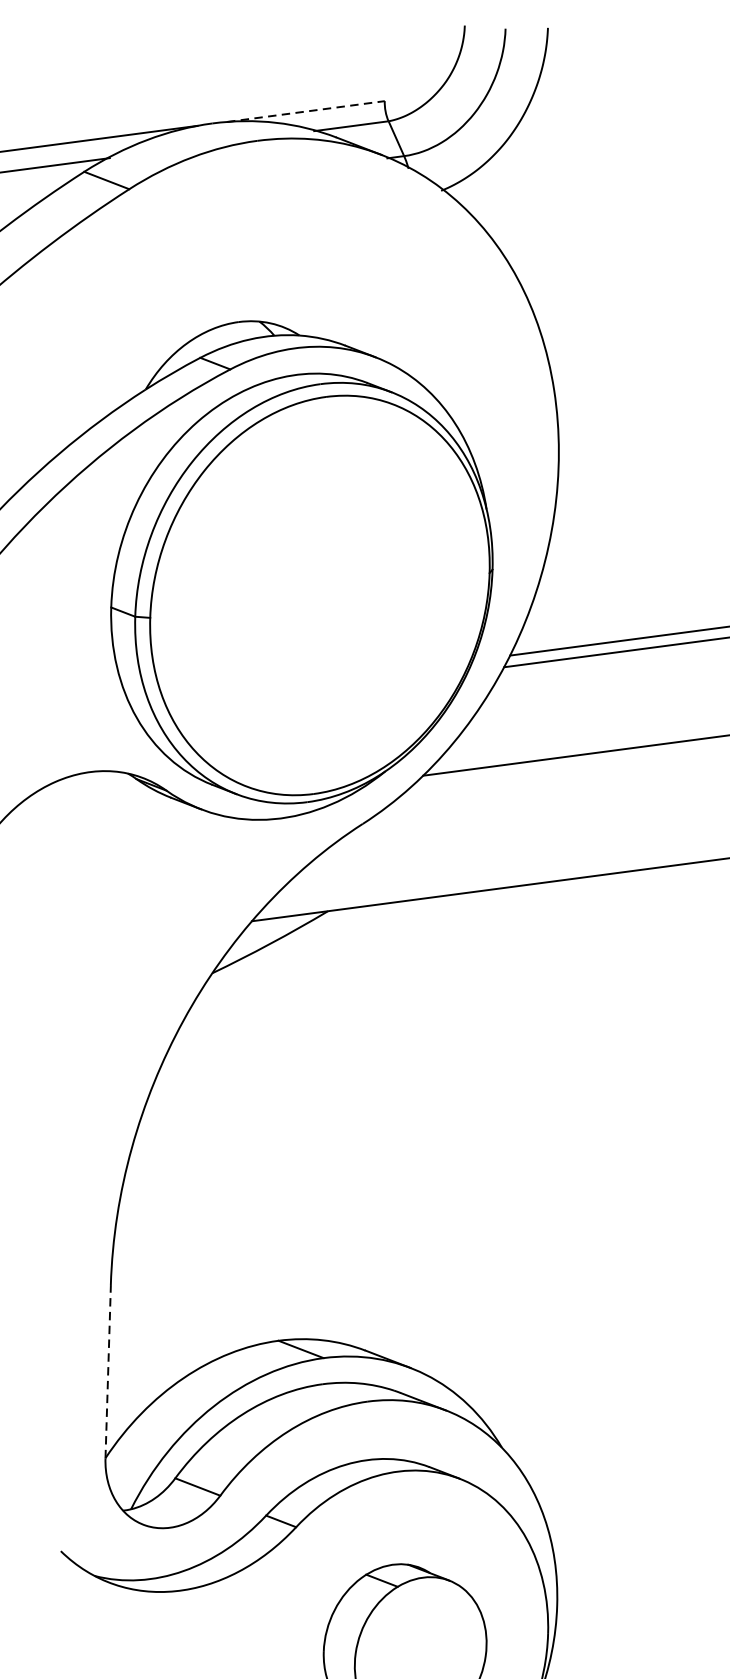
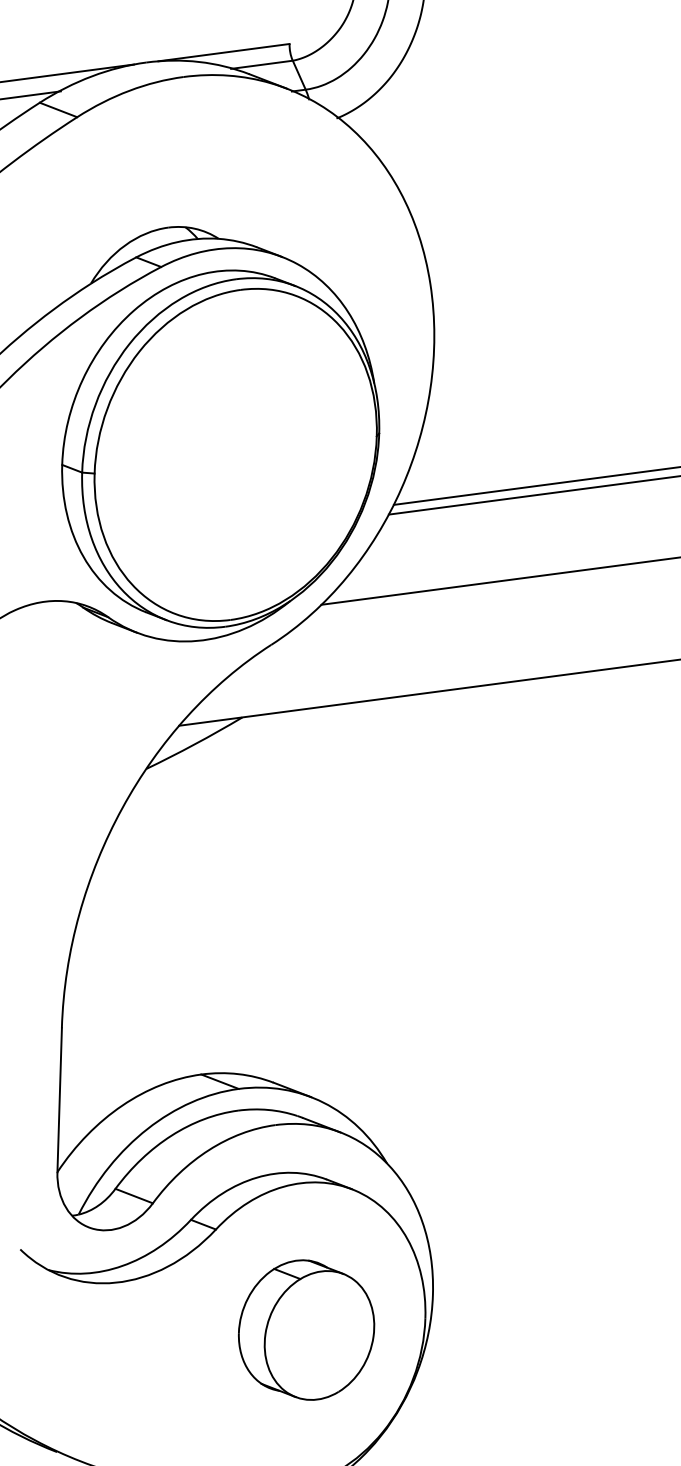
line: (306, 111) -> (224, 52), dashed -> solid
line: (107, 1370) -> (59, 1099), dashed -> solid

